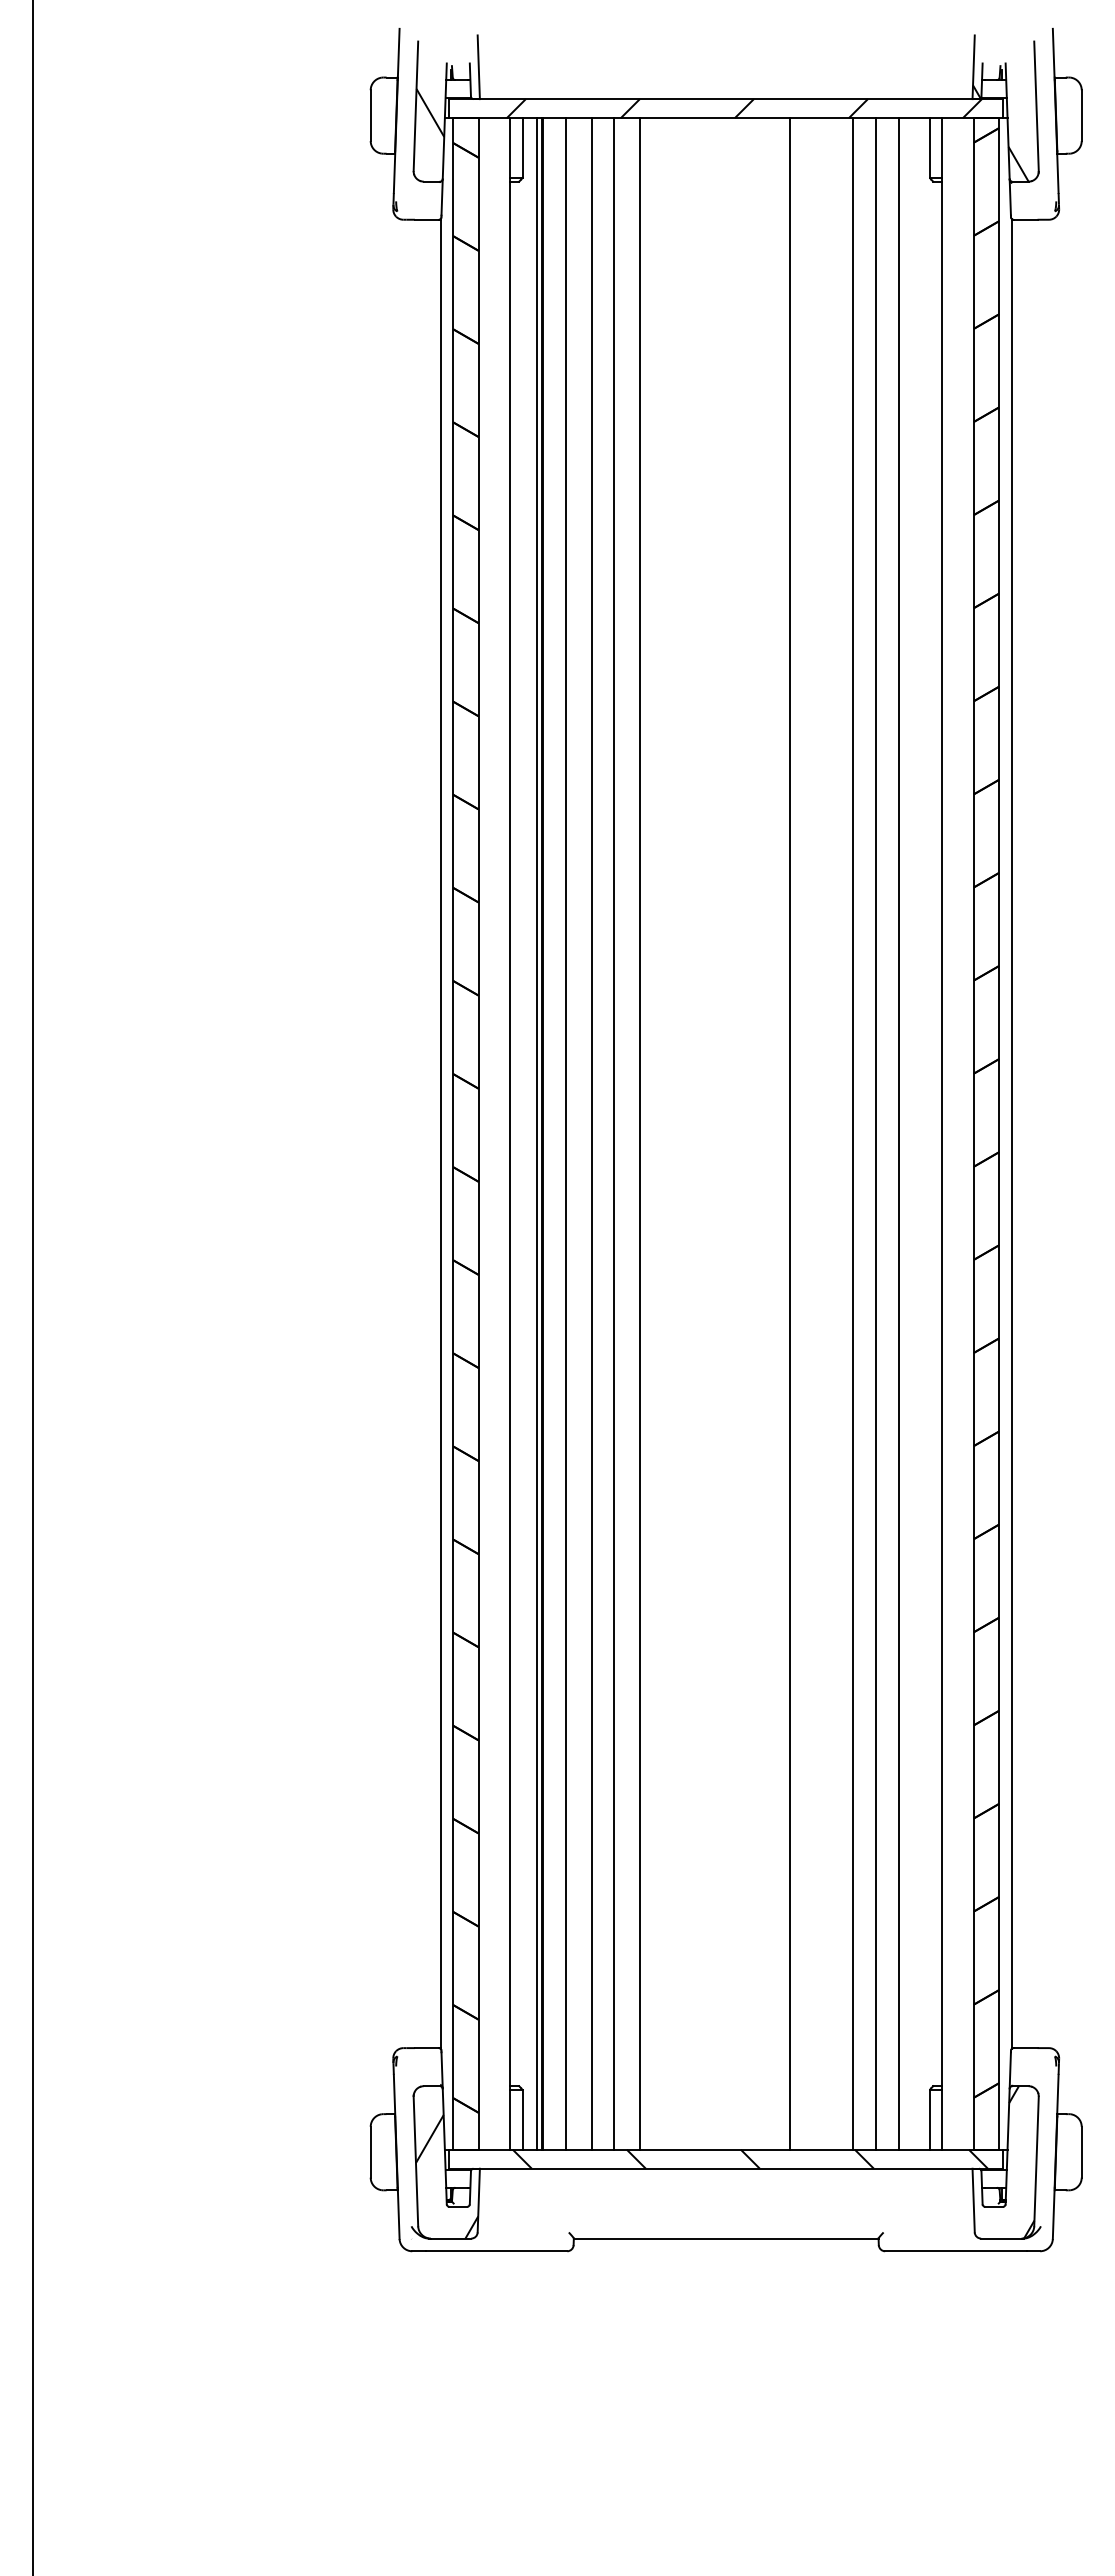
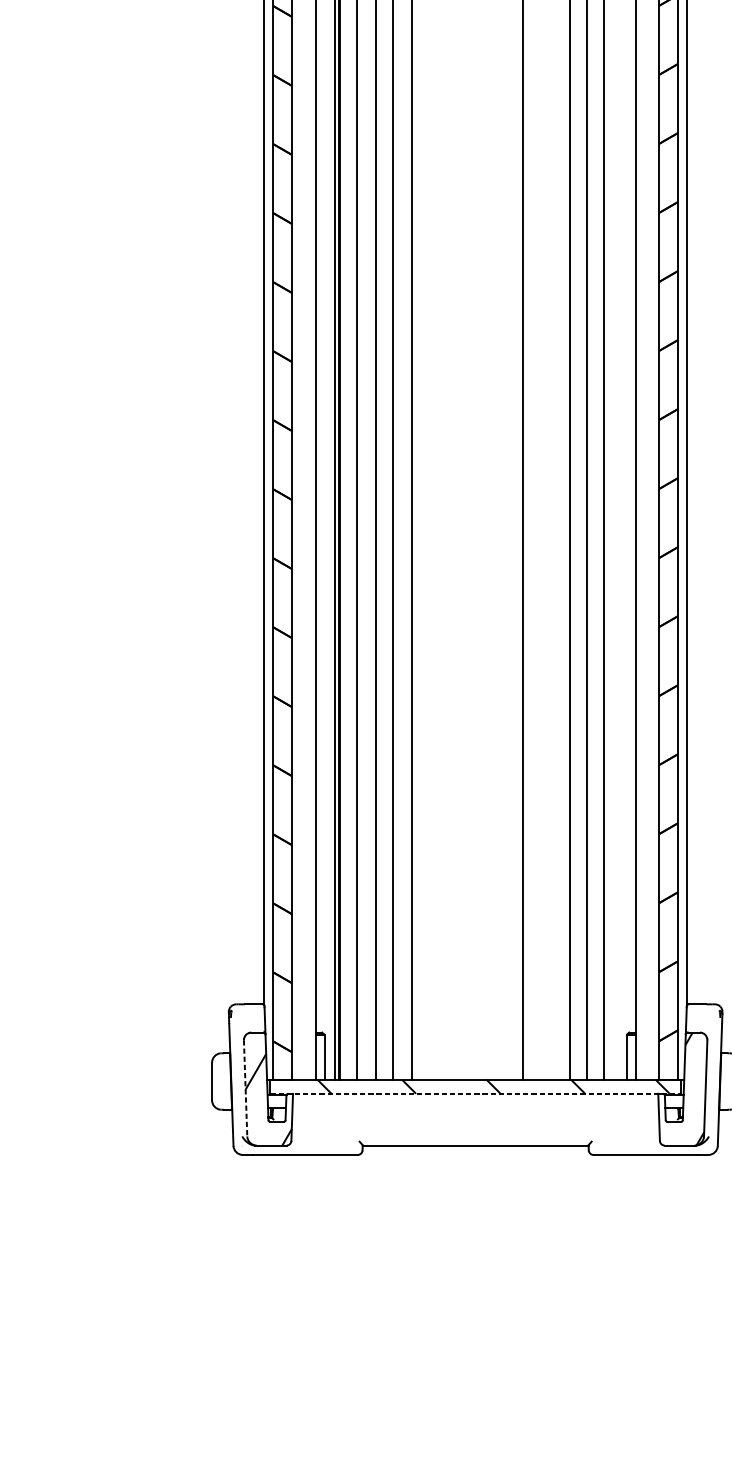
line: (415, 2161) -> (245, 1088), solid -> dashed
line: (726, 2168) -> (475, 1093), solid -> dashed

